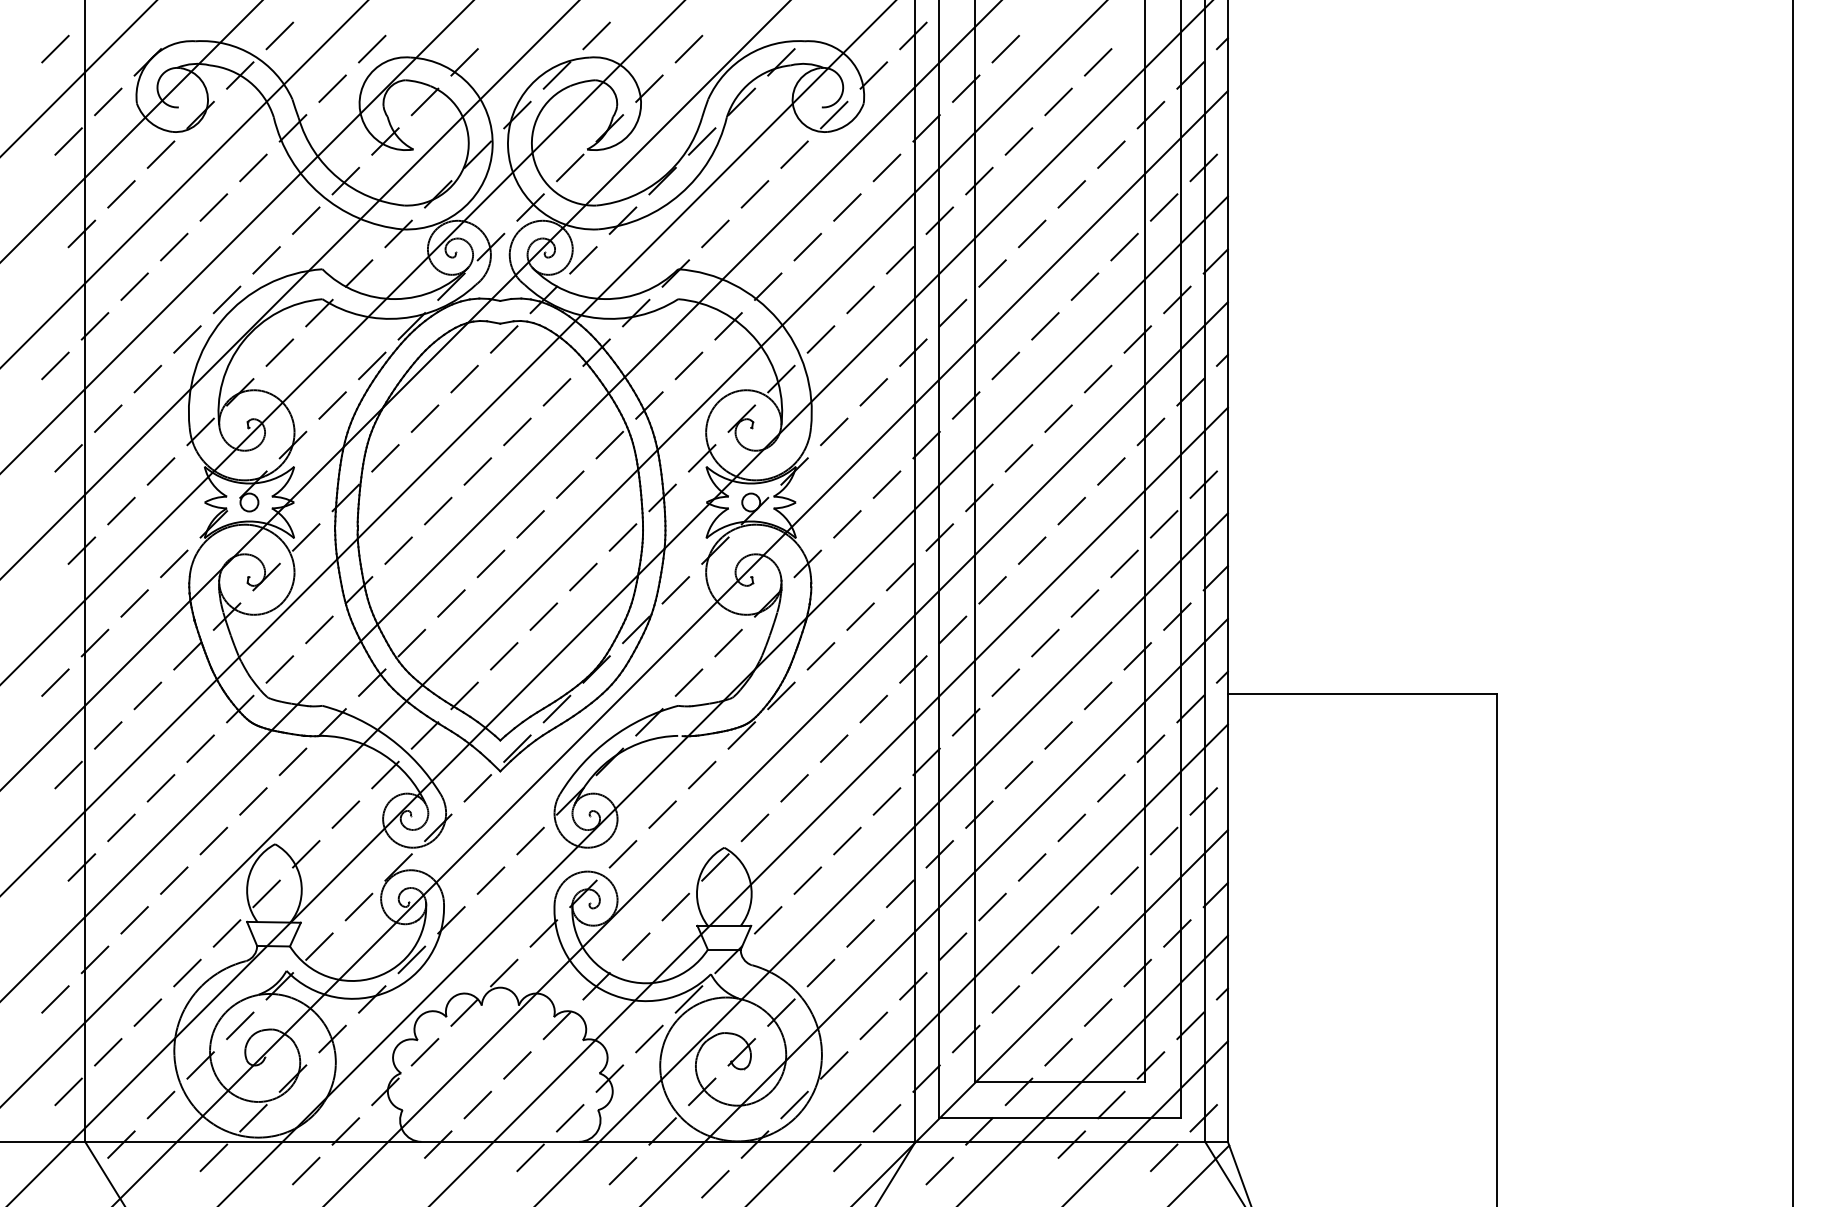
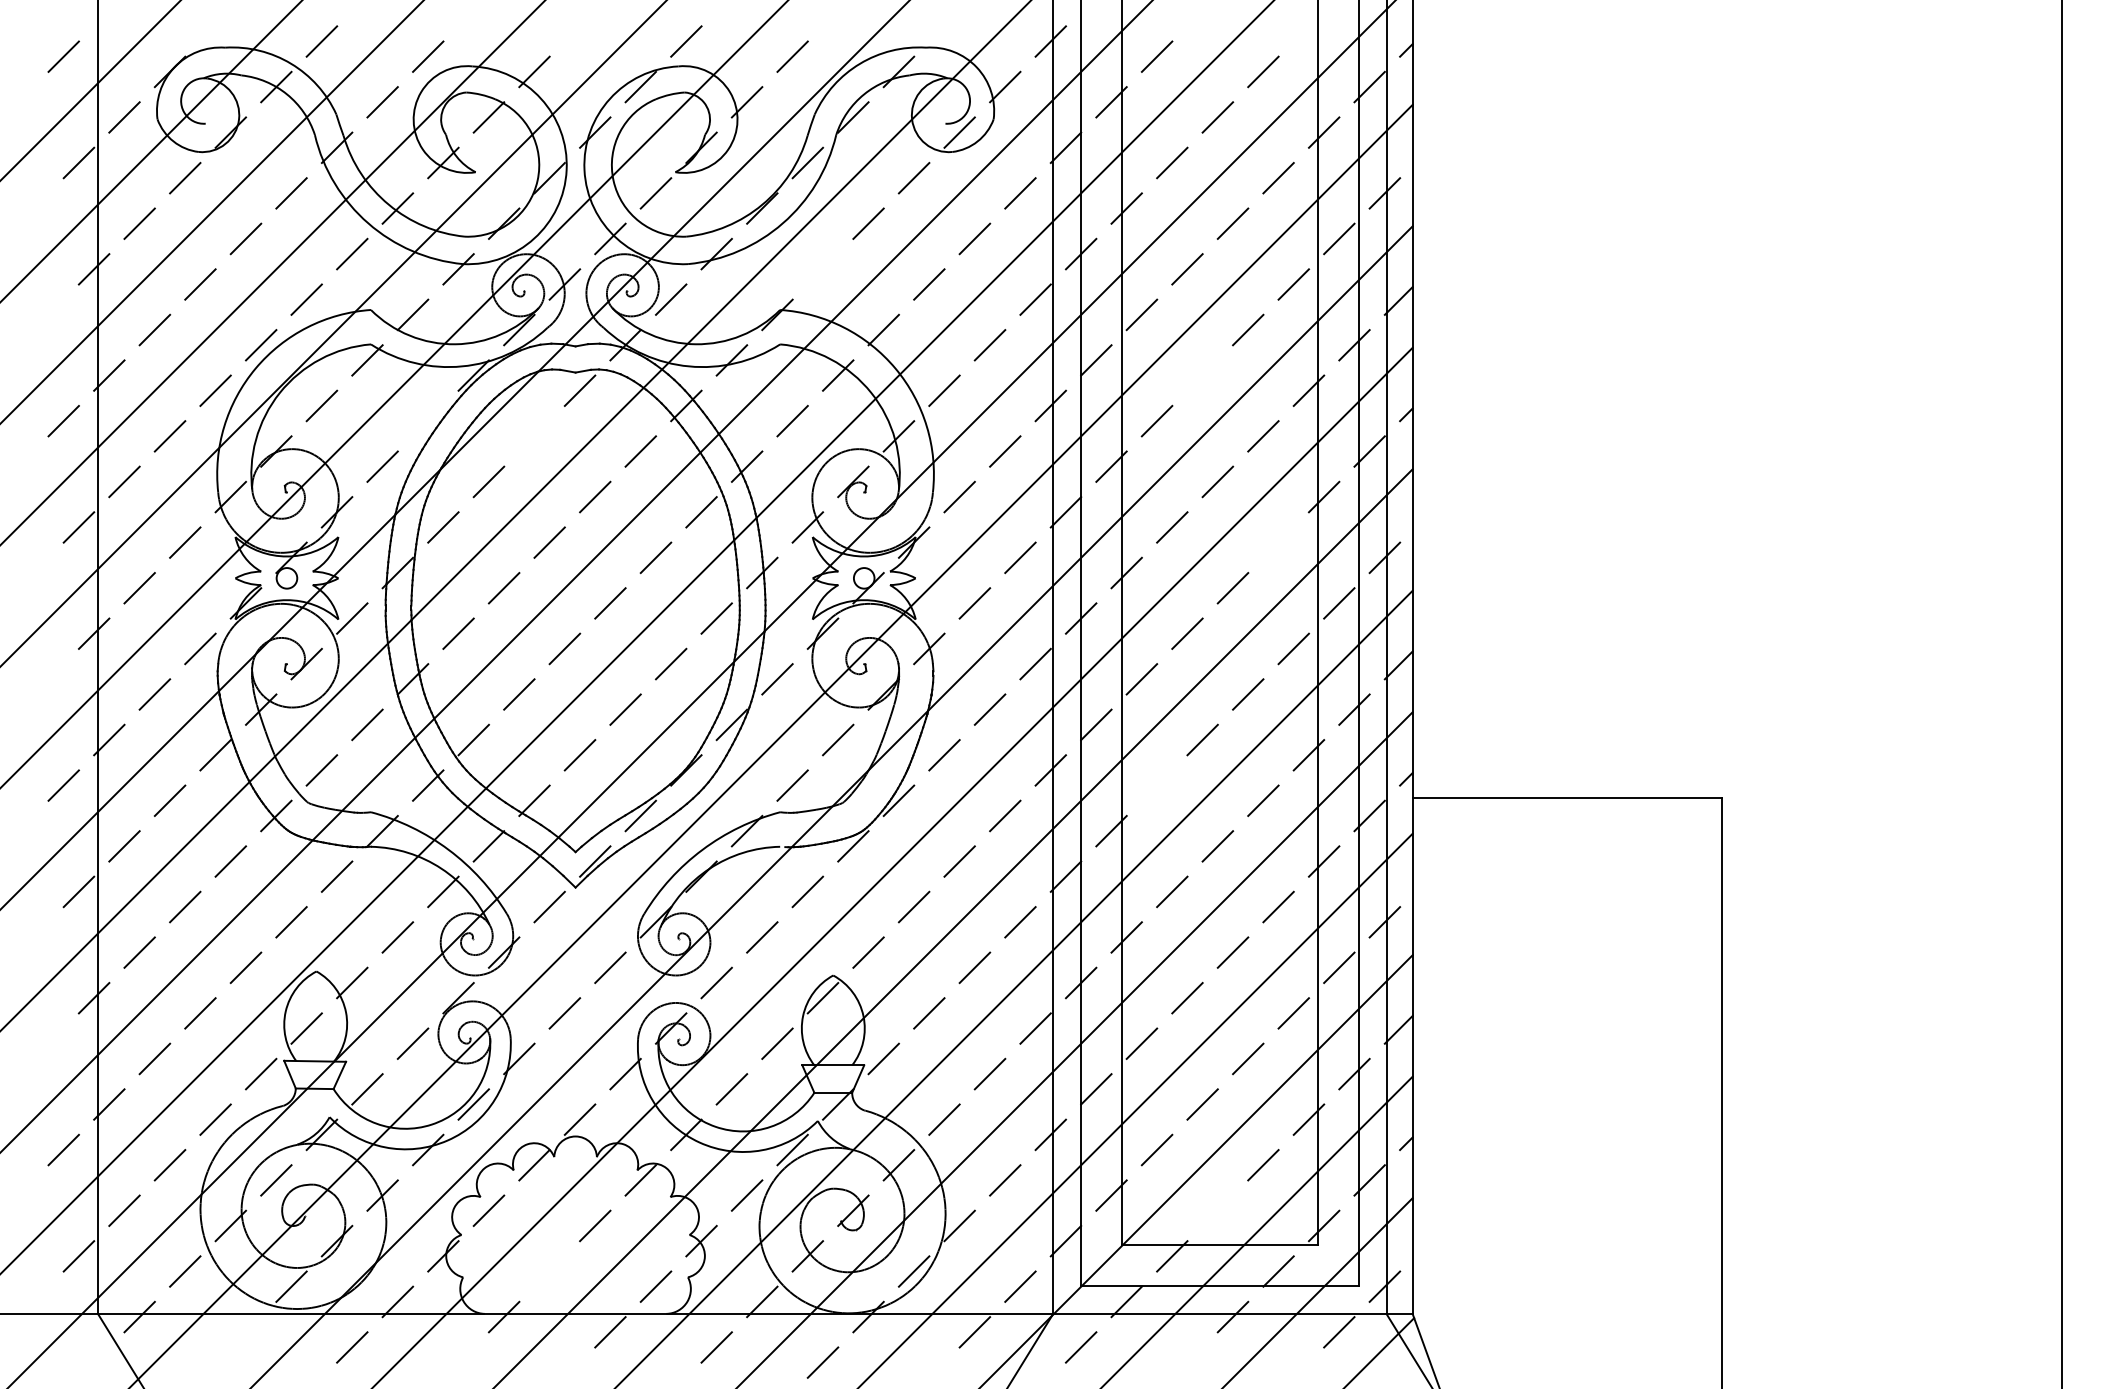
line: (714, 234) -> (822, 269), removed
line: (1045, 326) -> (1202, 375), removed
line: (372, 365) -> (428, 420), removed
line: (464, 379) -> (534, 436), removed
line: (1111, 471) -> (1278, 542), removed
line: (1005, 682) -> (1156, 785), removed
line: (1058, 1052) -> (1217, 1210), removed
line: (477, 1105) -> (549, 1271), removed
line: (213, 1158) -> (245, 1332), removed

